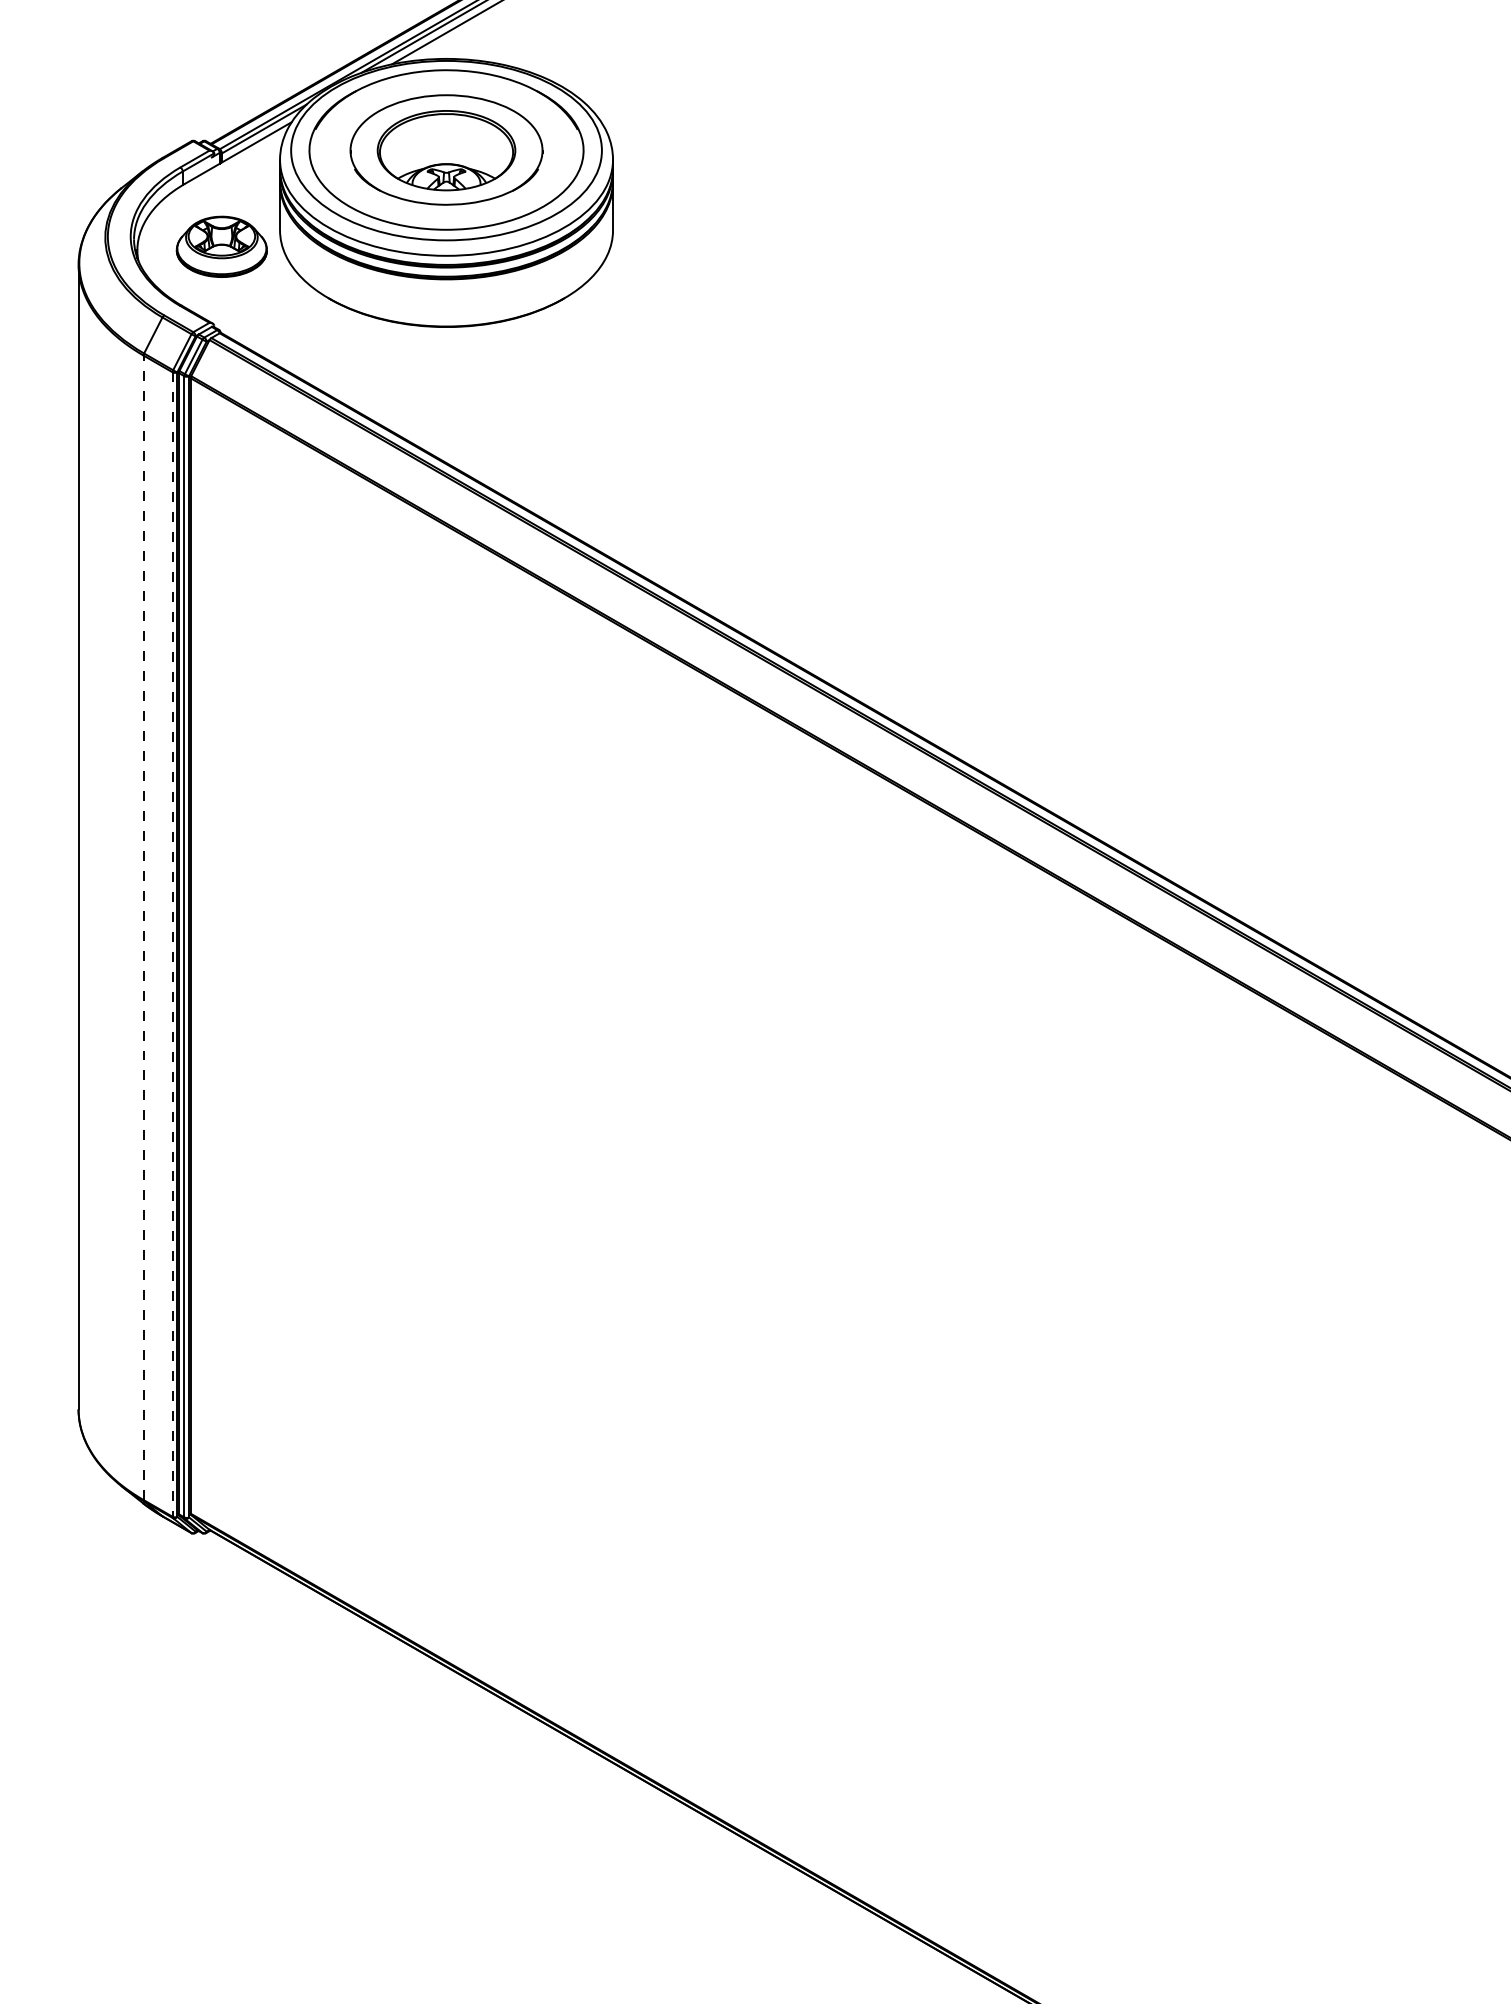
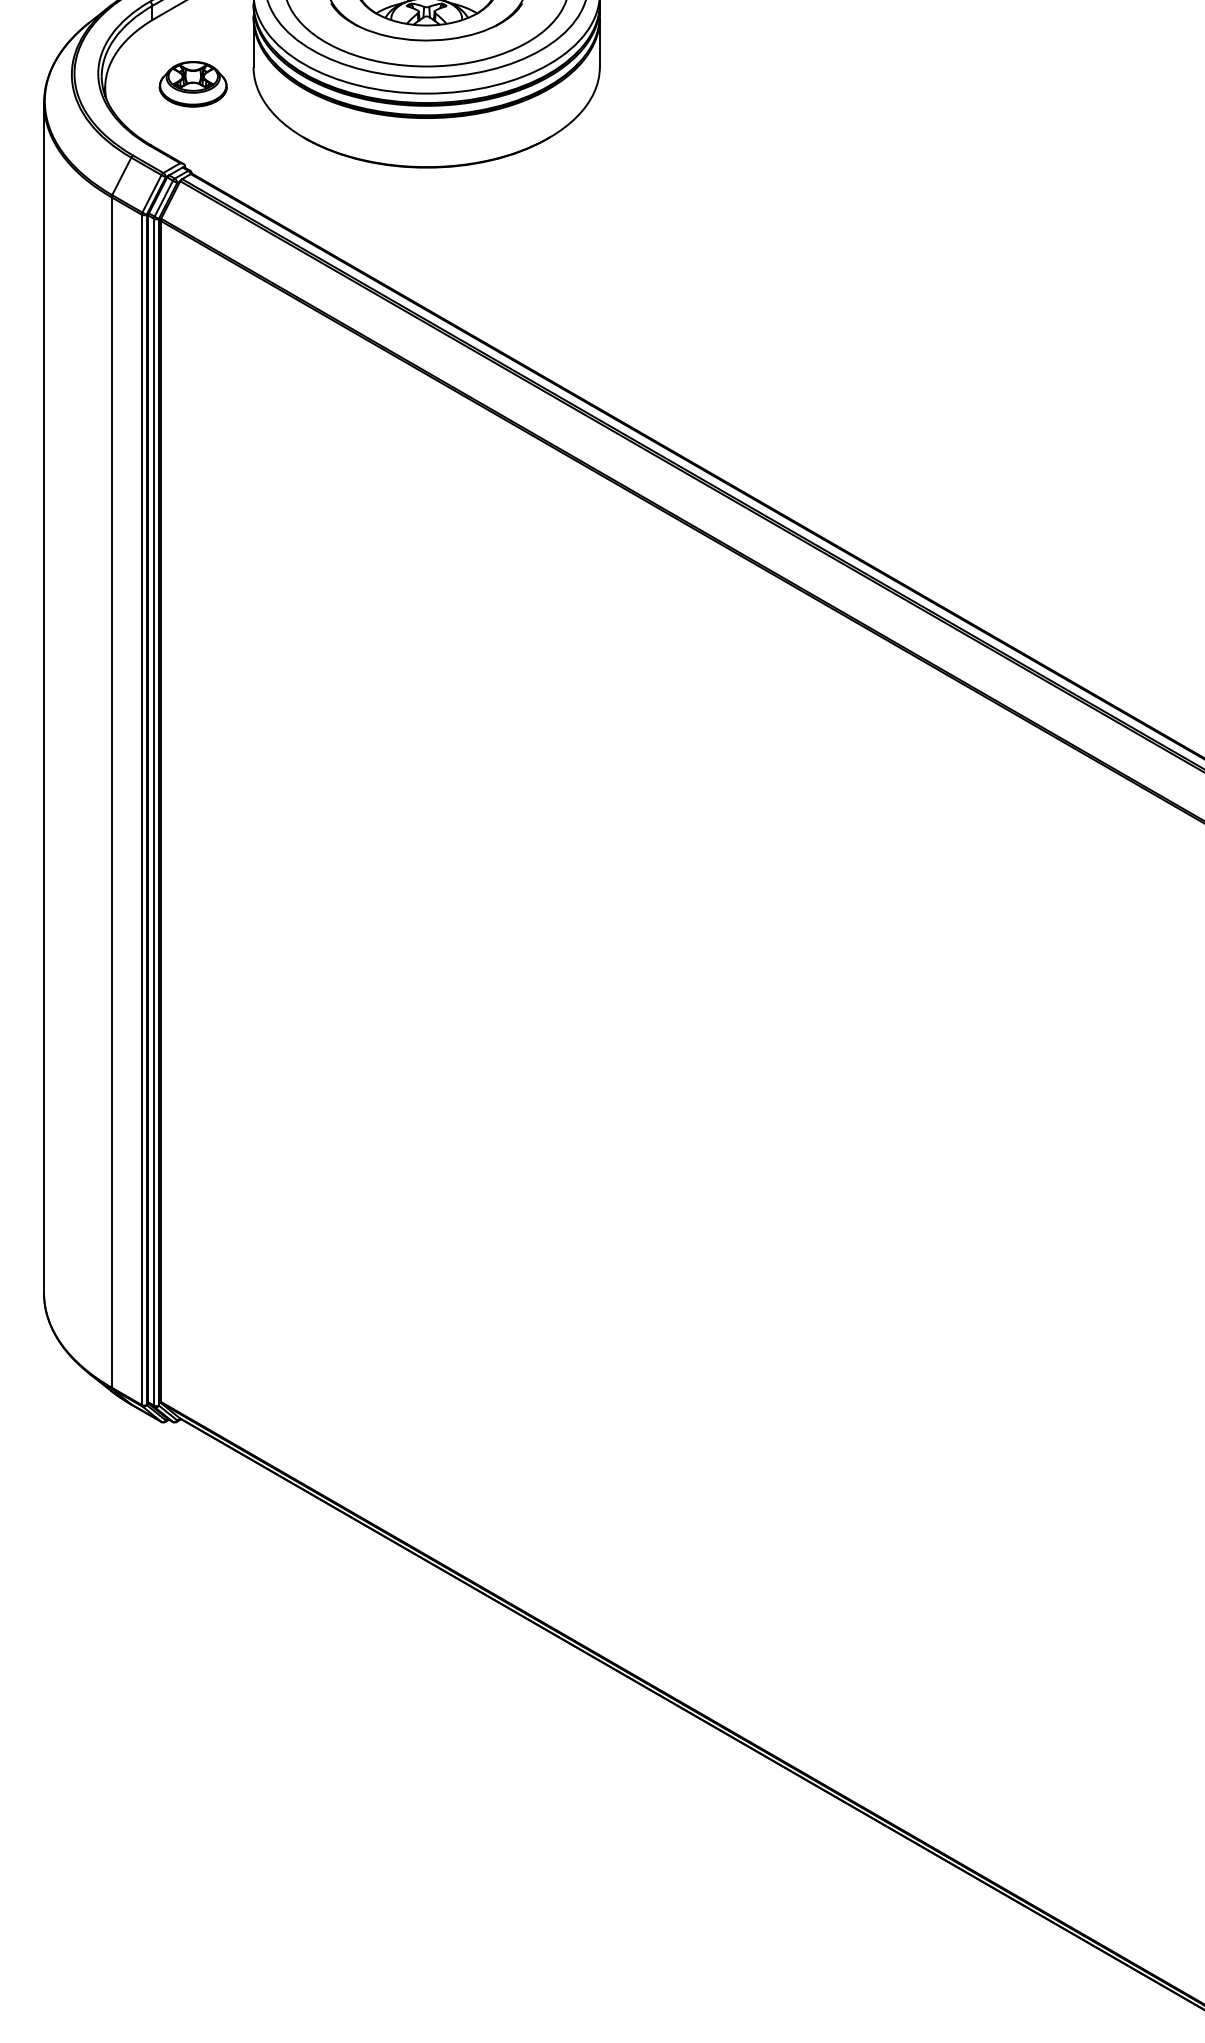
part: (222, 246) -> (193, 83), size x0.71
line: (143, 927) -> (111, 792), dashed -> solid
line: (172, 945) -> (141, 810), dashed -> solid

